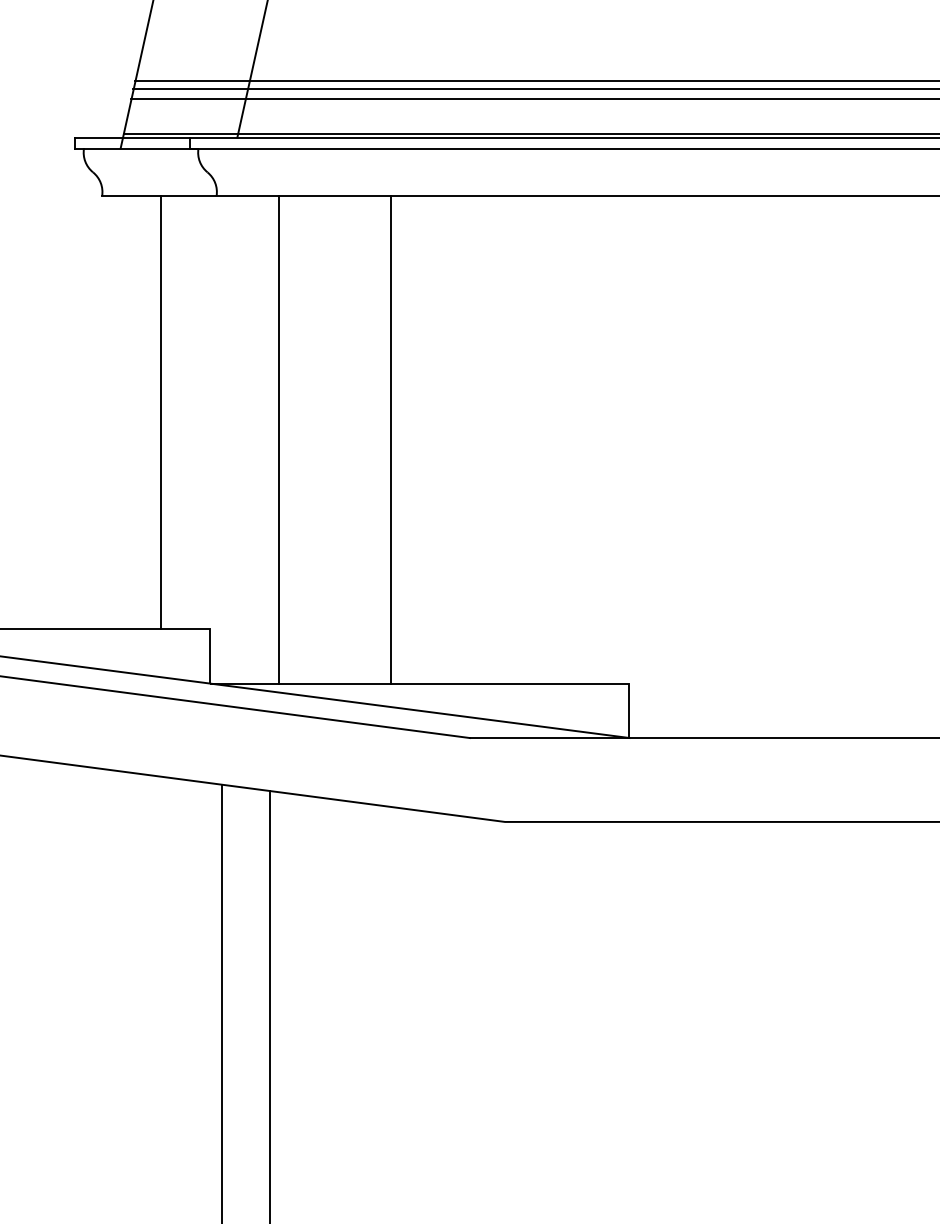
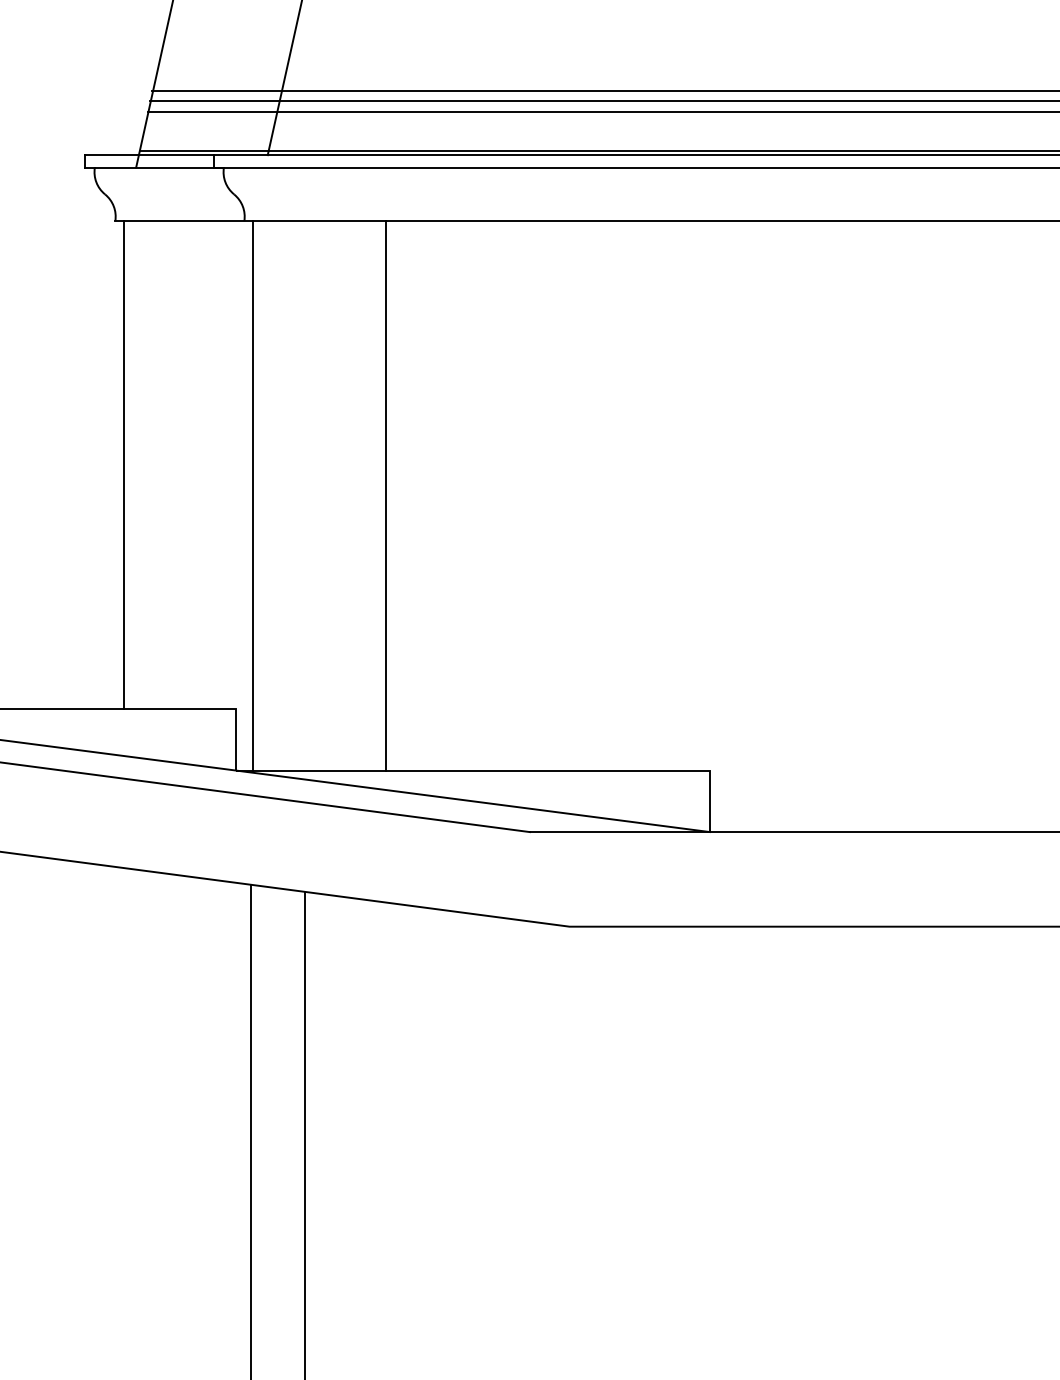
line: (161, 412) -> (124, 465), moved
line: (278, 439) -> (253, 495), moved
line: (390, 439) -> (385, 495), moved

